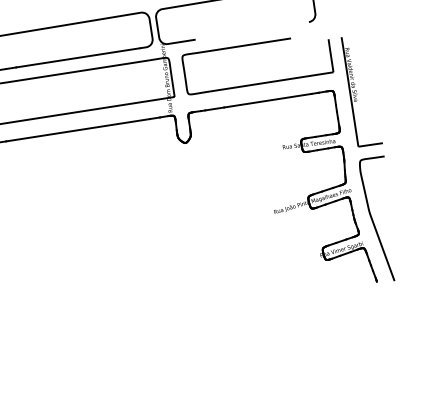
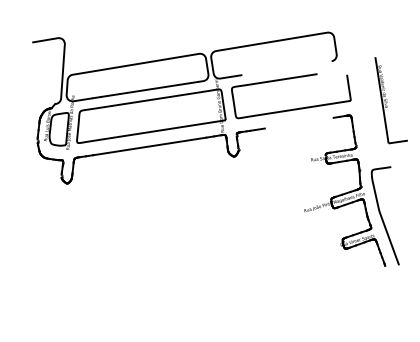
part: (360, 92) -> (390, 100), moved
line: (266, 99) -> (298, 122), removed

